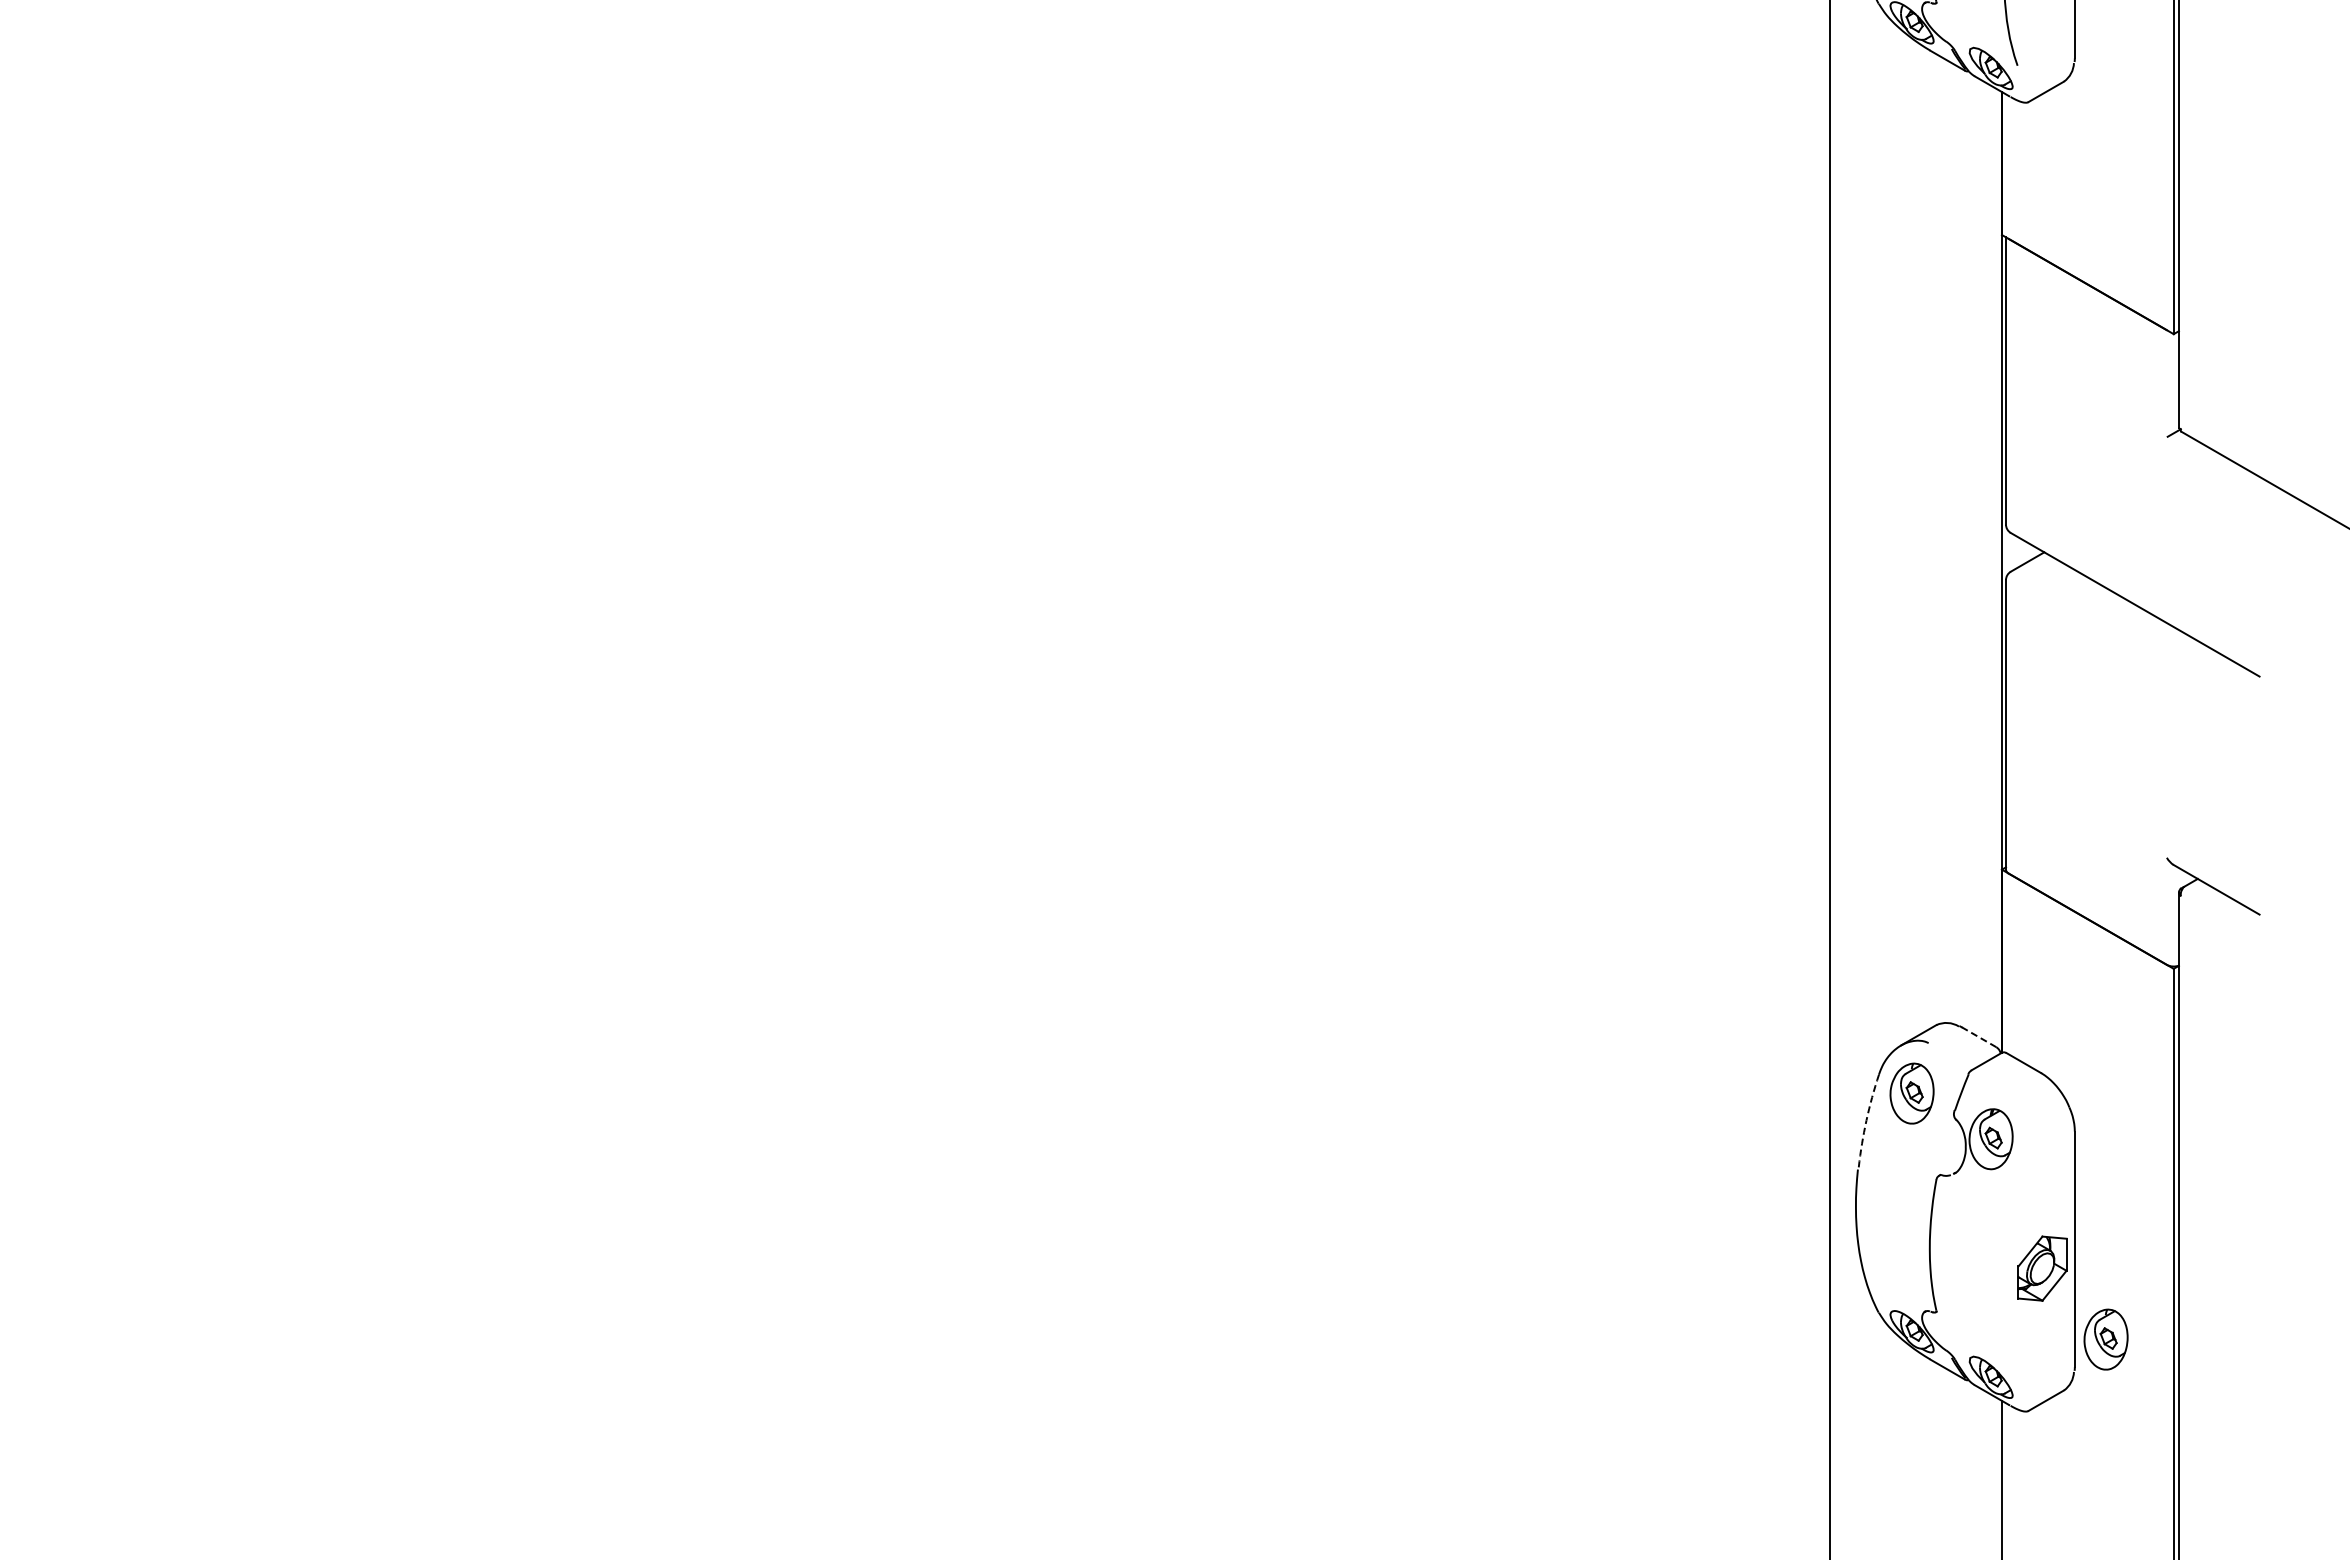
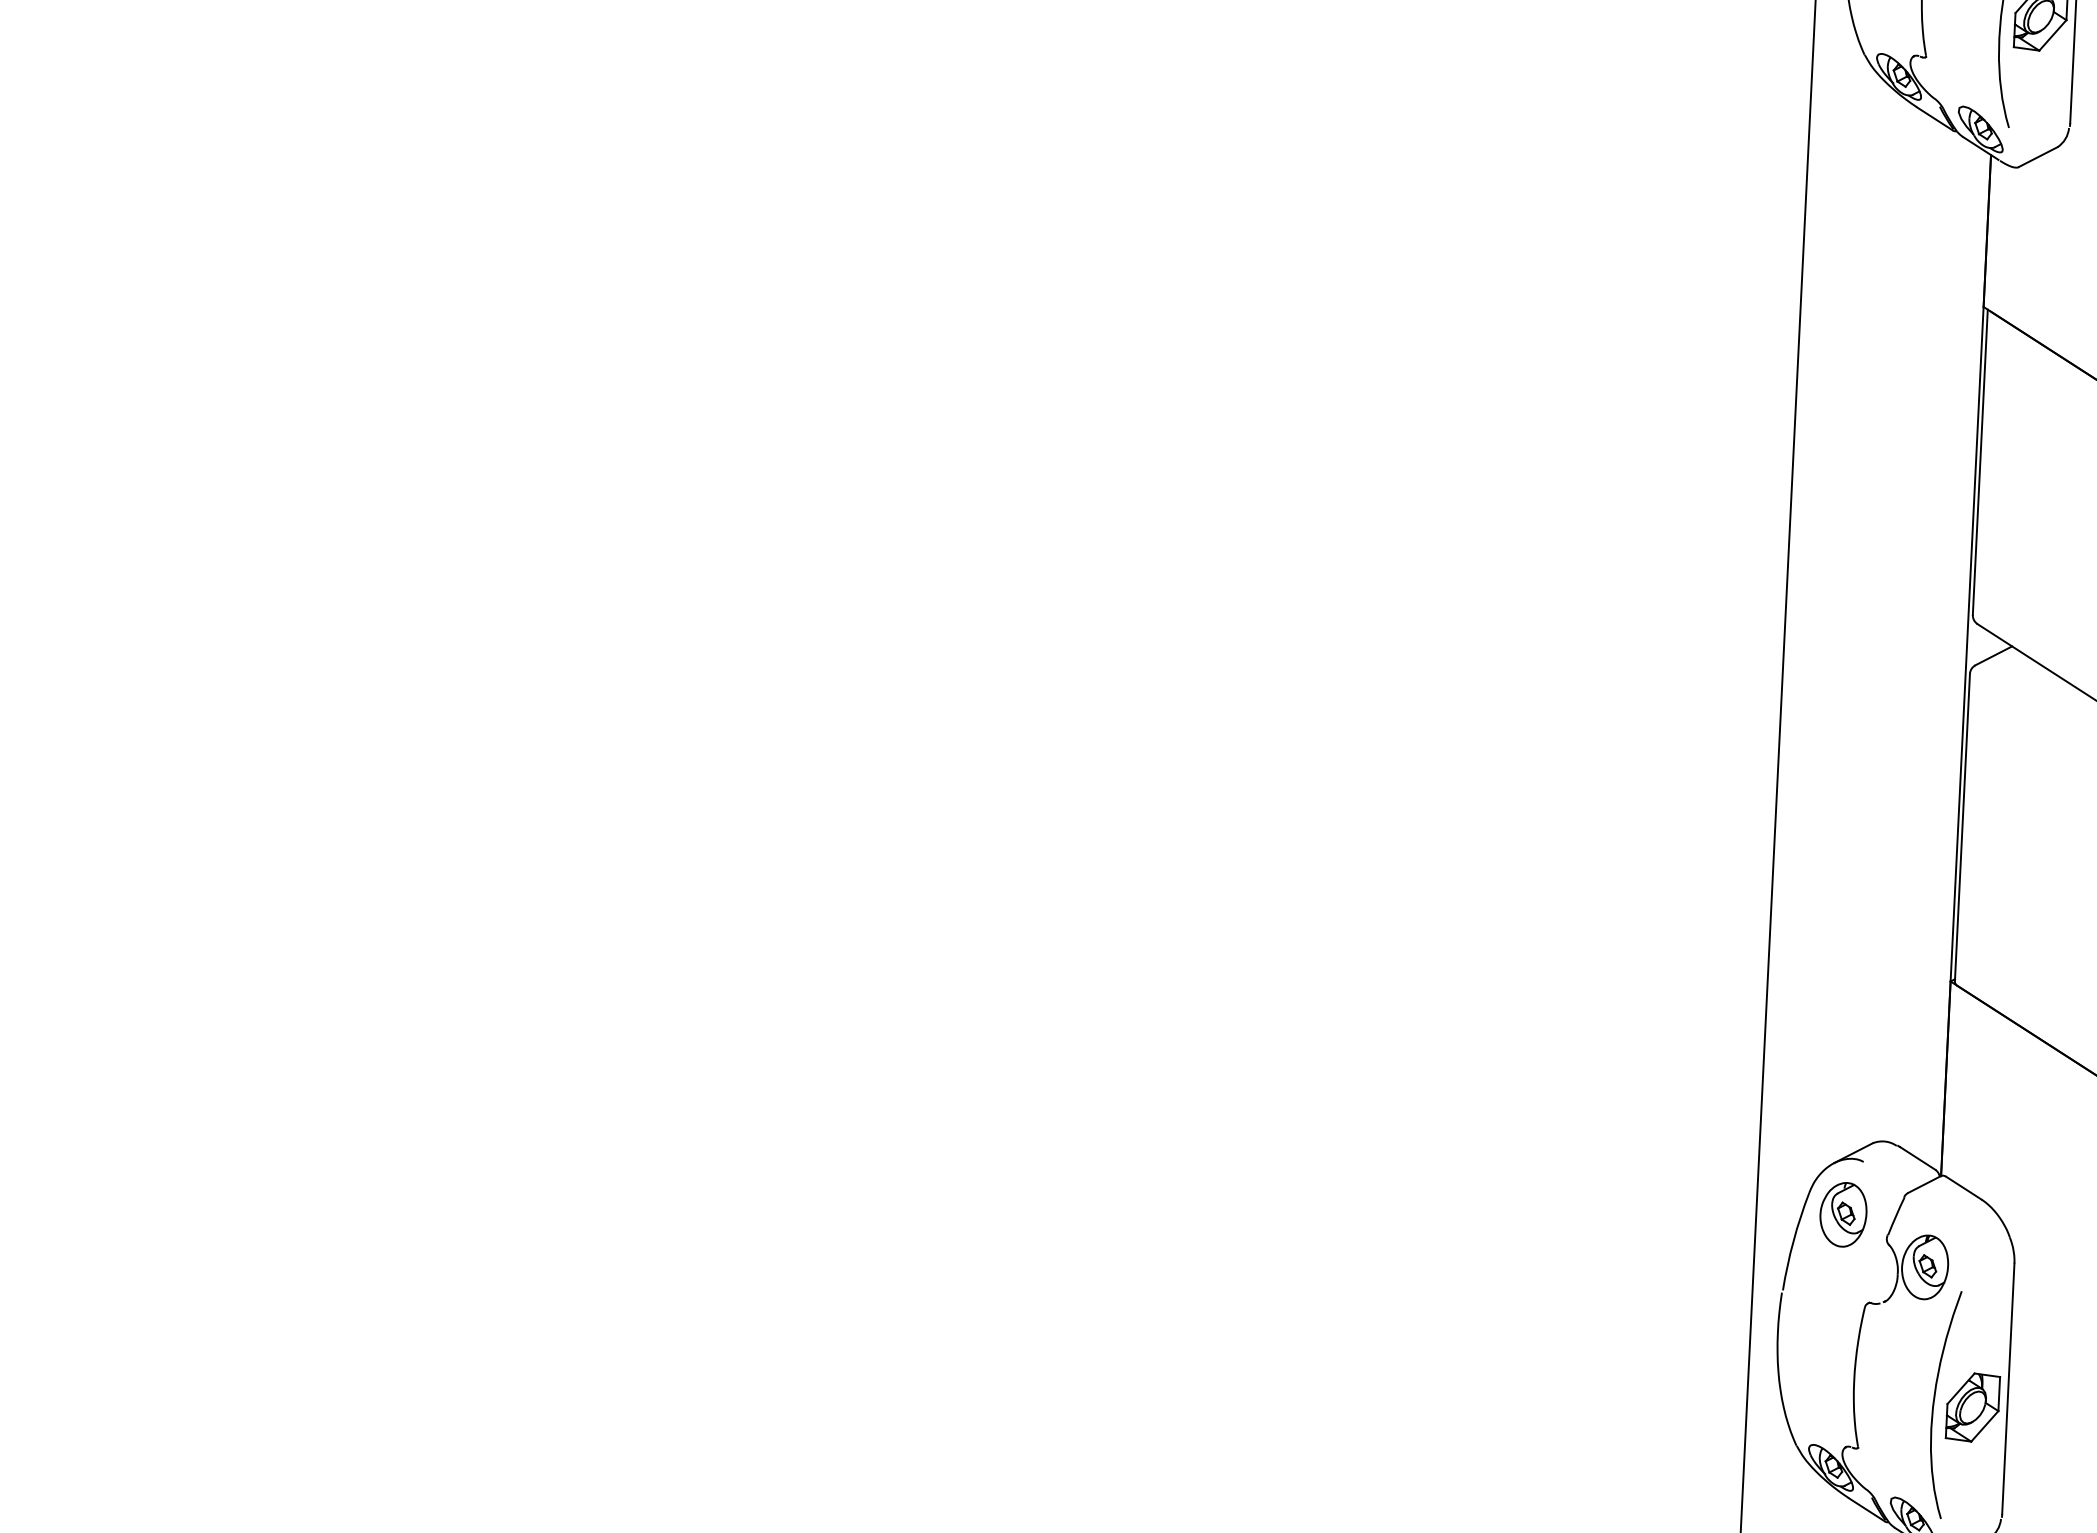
line: (1979, 1037) -> (1918, 1158), dashed -> solid
arc: (1866, 1120) -> (1793, 1240), dashed -> solid
curve: (2006, 1267) -> (1934, 1404), added
part: (2105, 1339) -> (2036, 1486), removed

